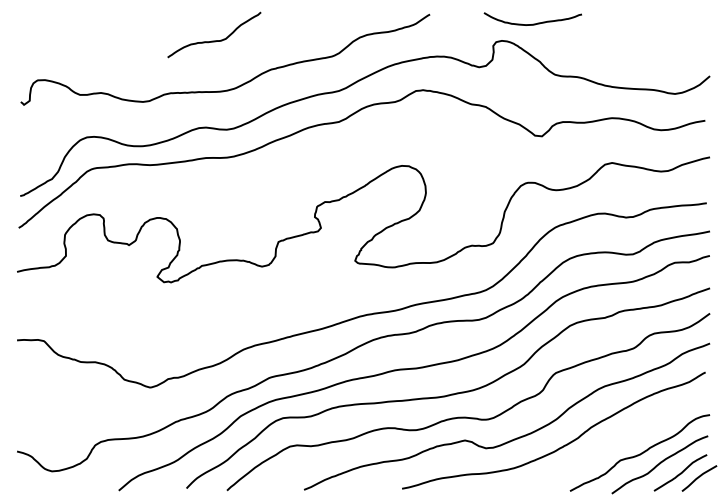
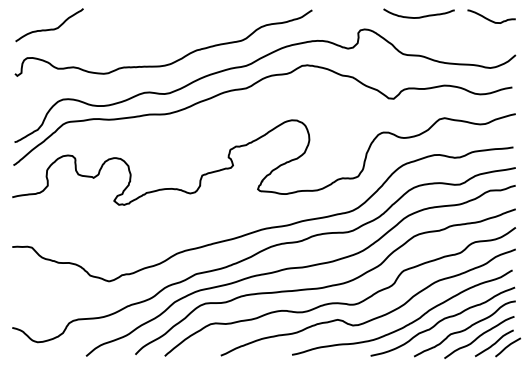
curve: (533, 23) -> (419, 16), moved
curve: (673, 26) -> (489, 19), added
curve: (214, 40) -> (49, 29), moved
curve: (609, 441) -> (442, 320), added

